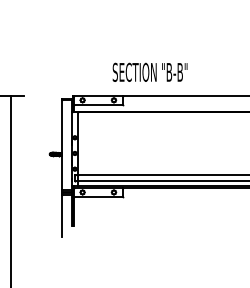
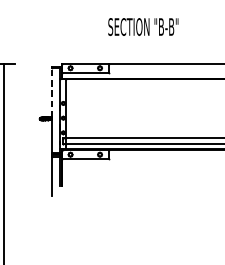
text: (149, 71) -> (142, 26), moved
line: (62, 125) -> (51, 91), solid -> dashed

